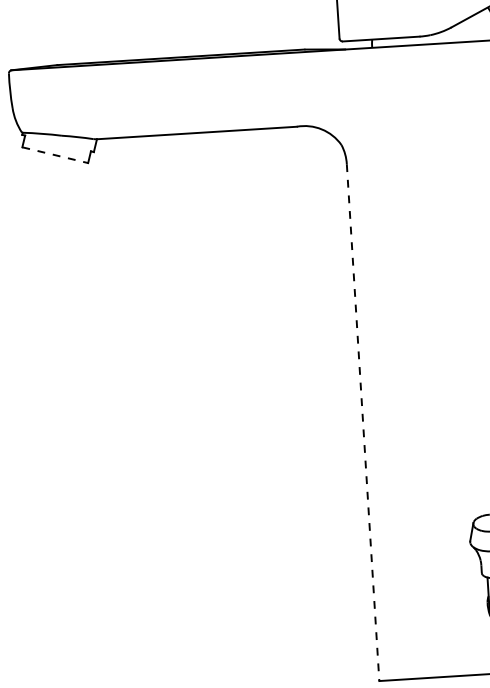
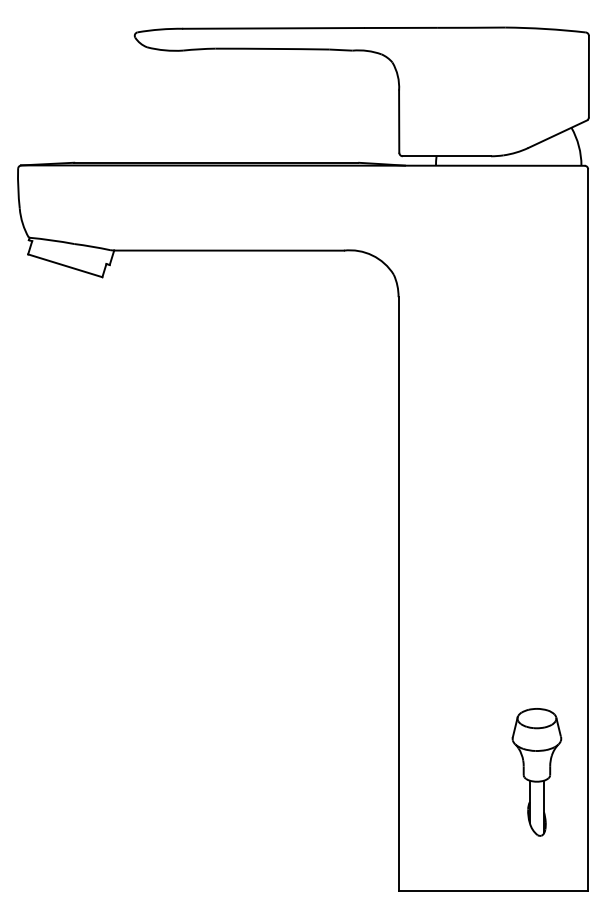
line: (55, 154) -> (65, 265), dashed -> solid
line: (363, 422) -> (398, 594), dashed -> solid

